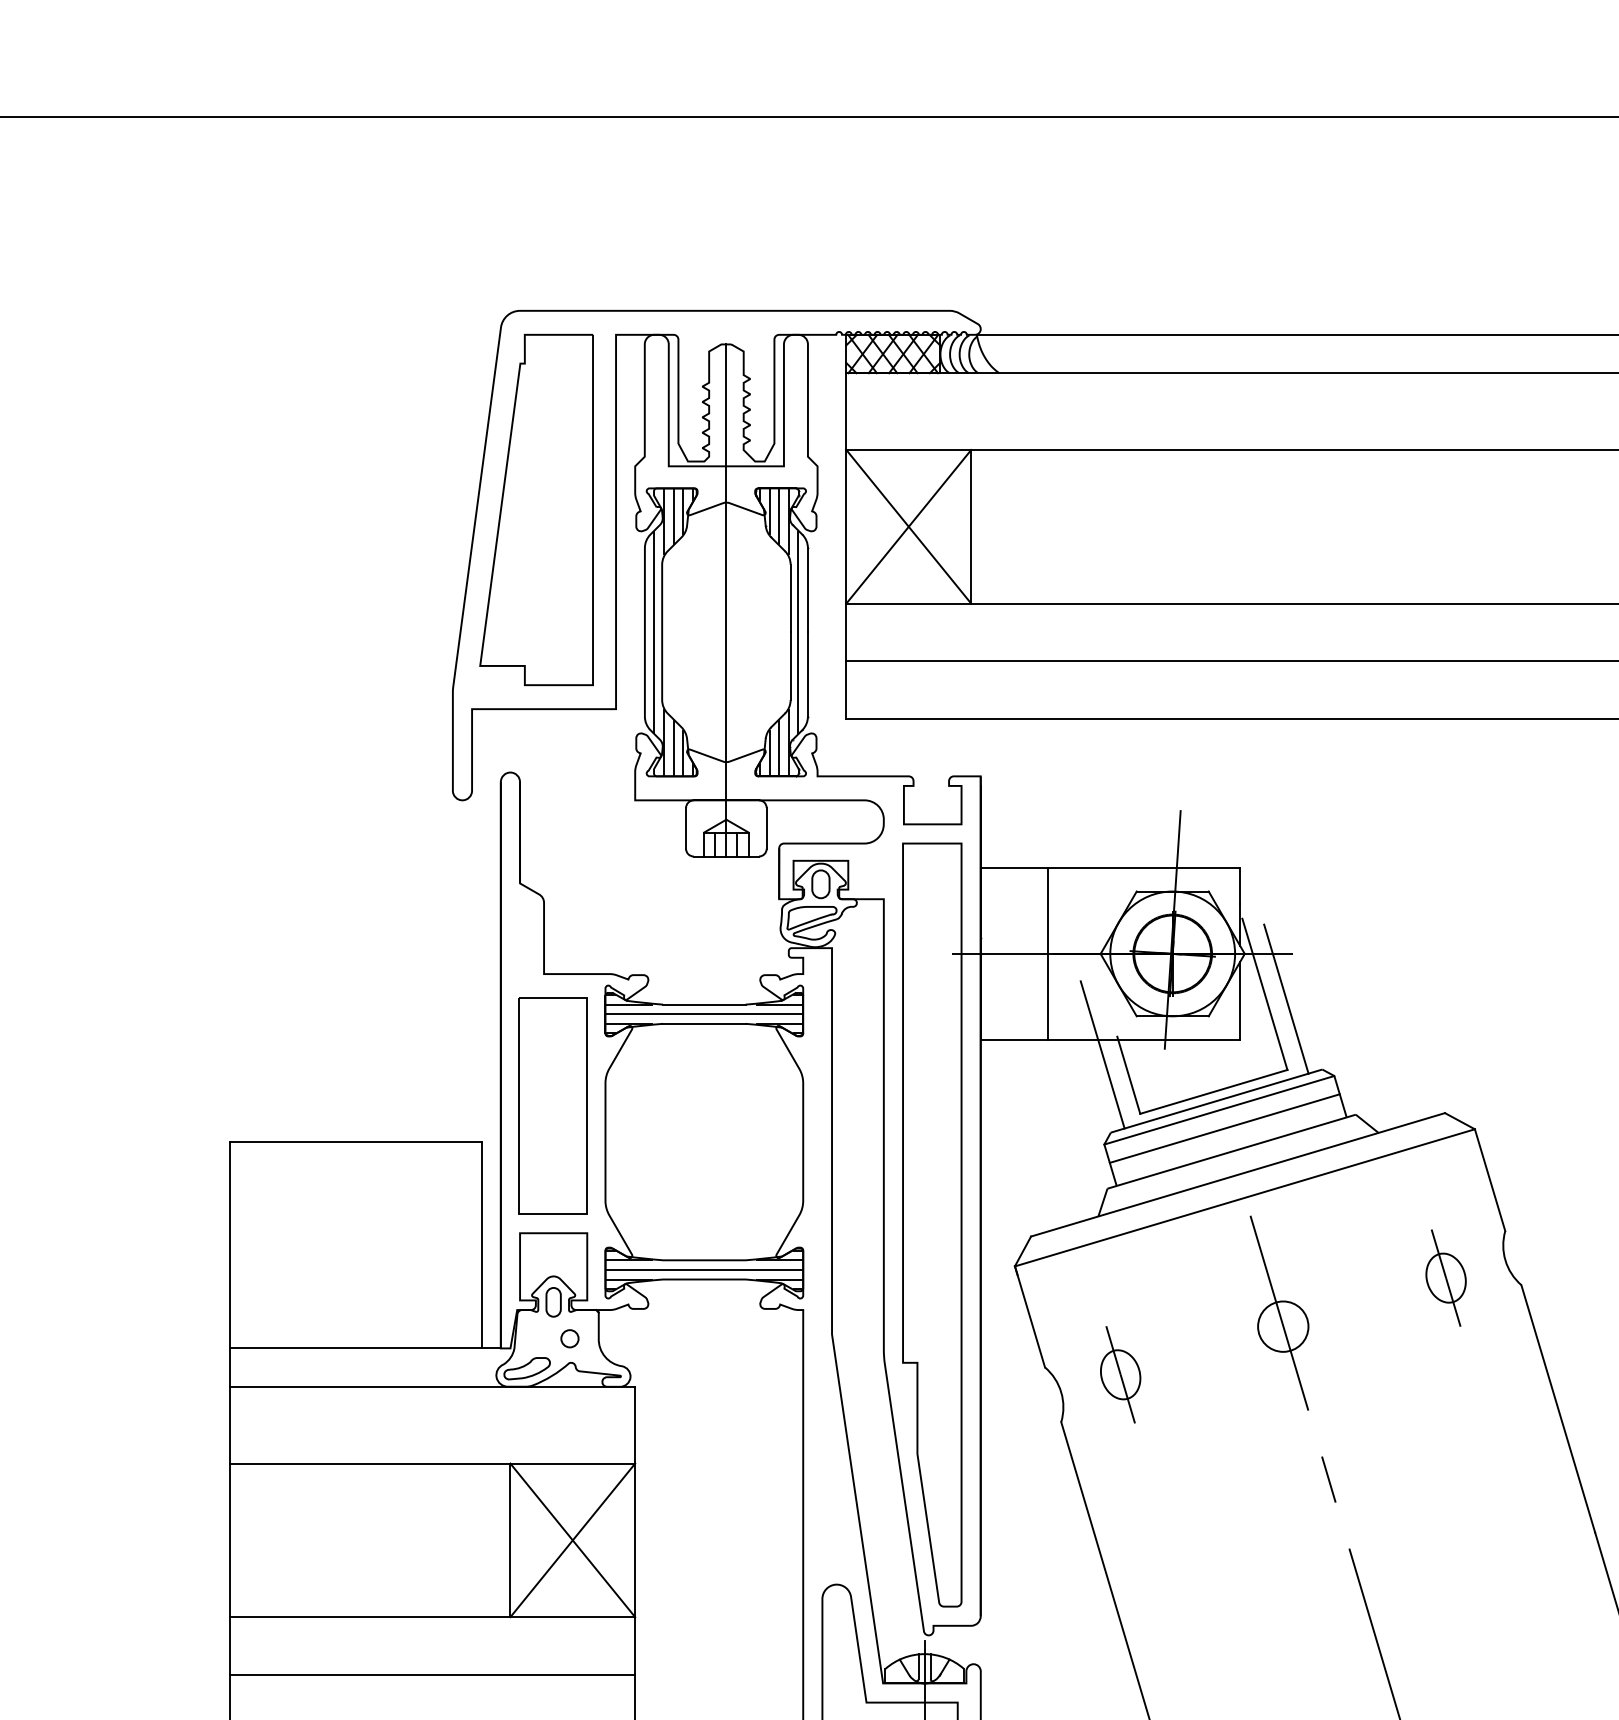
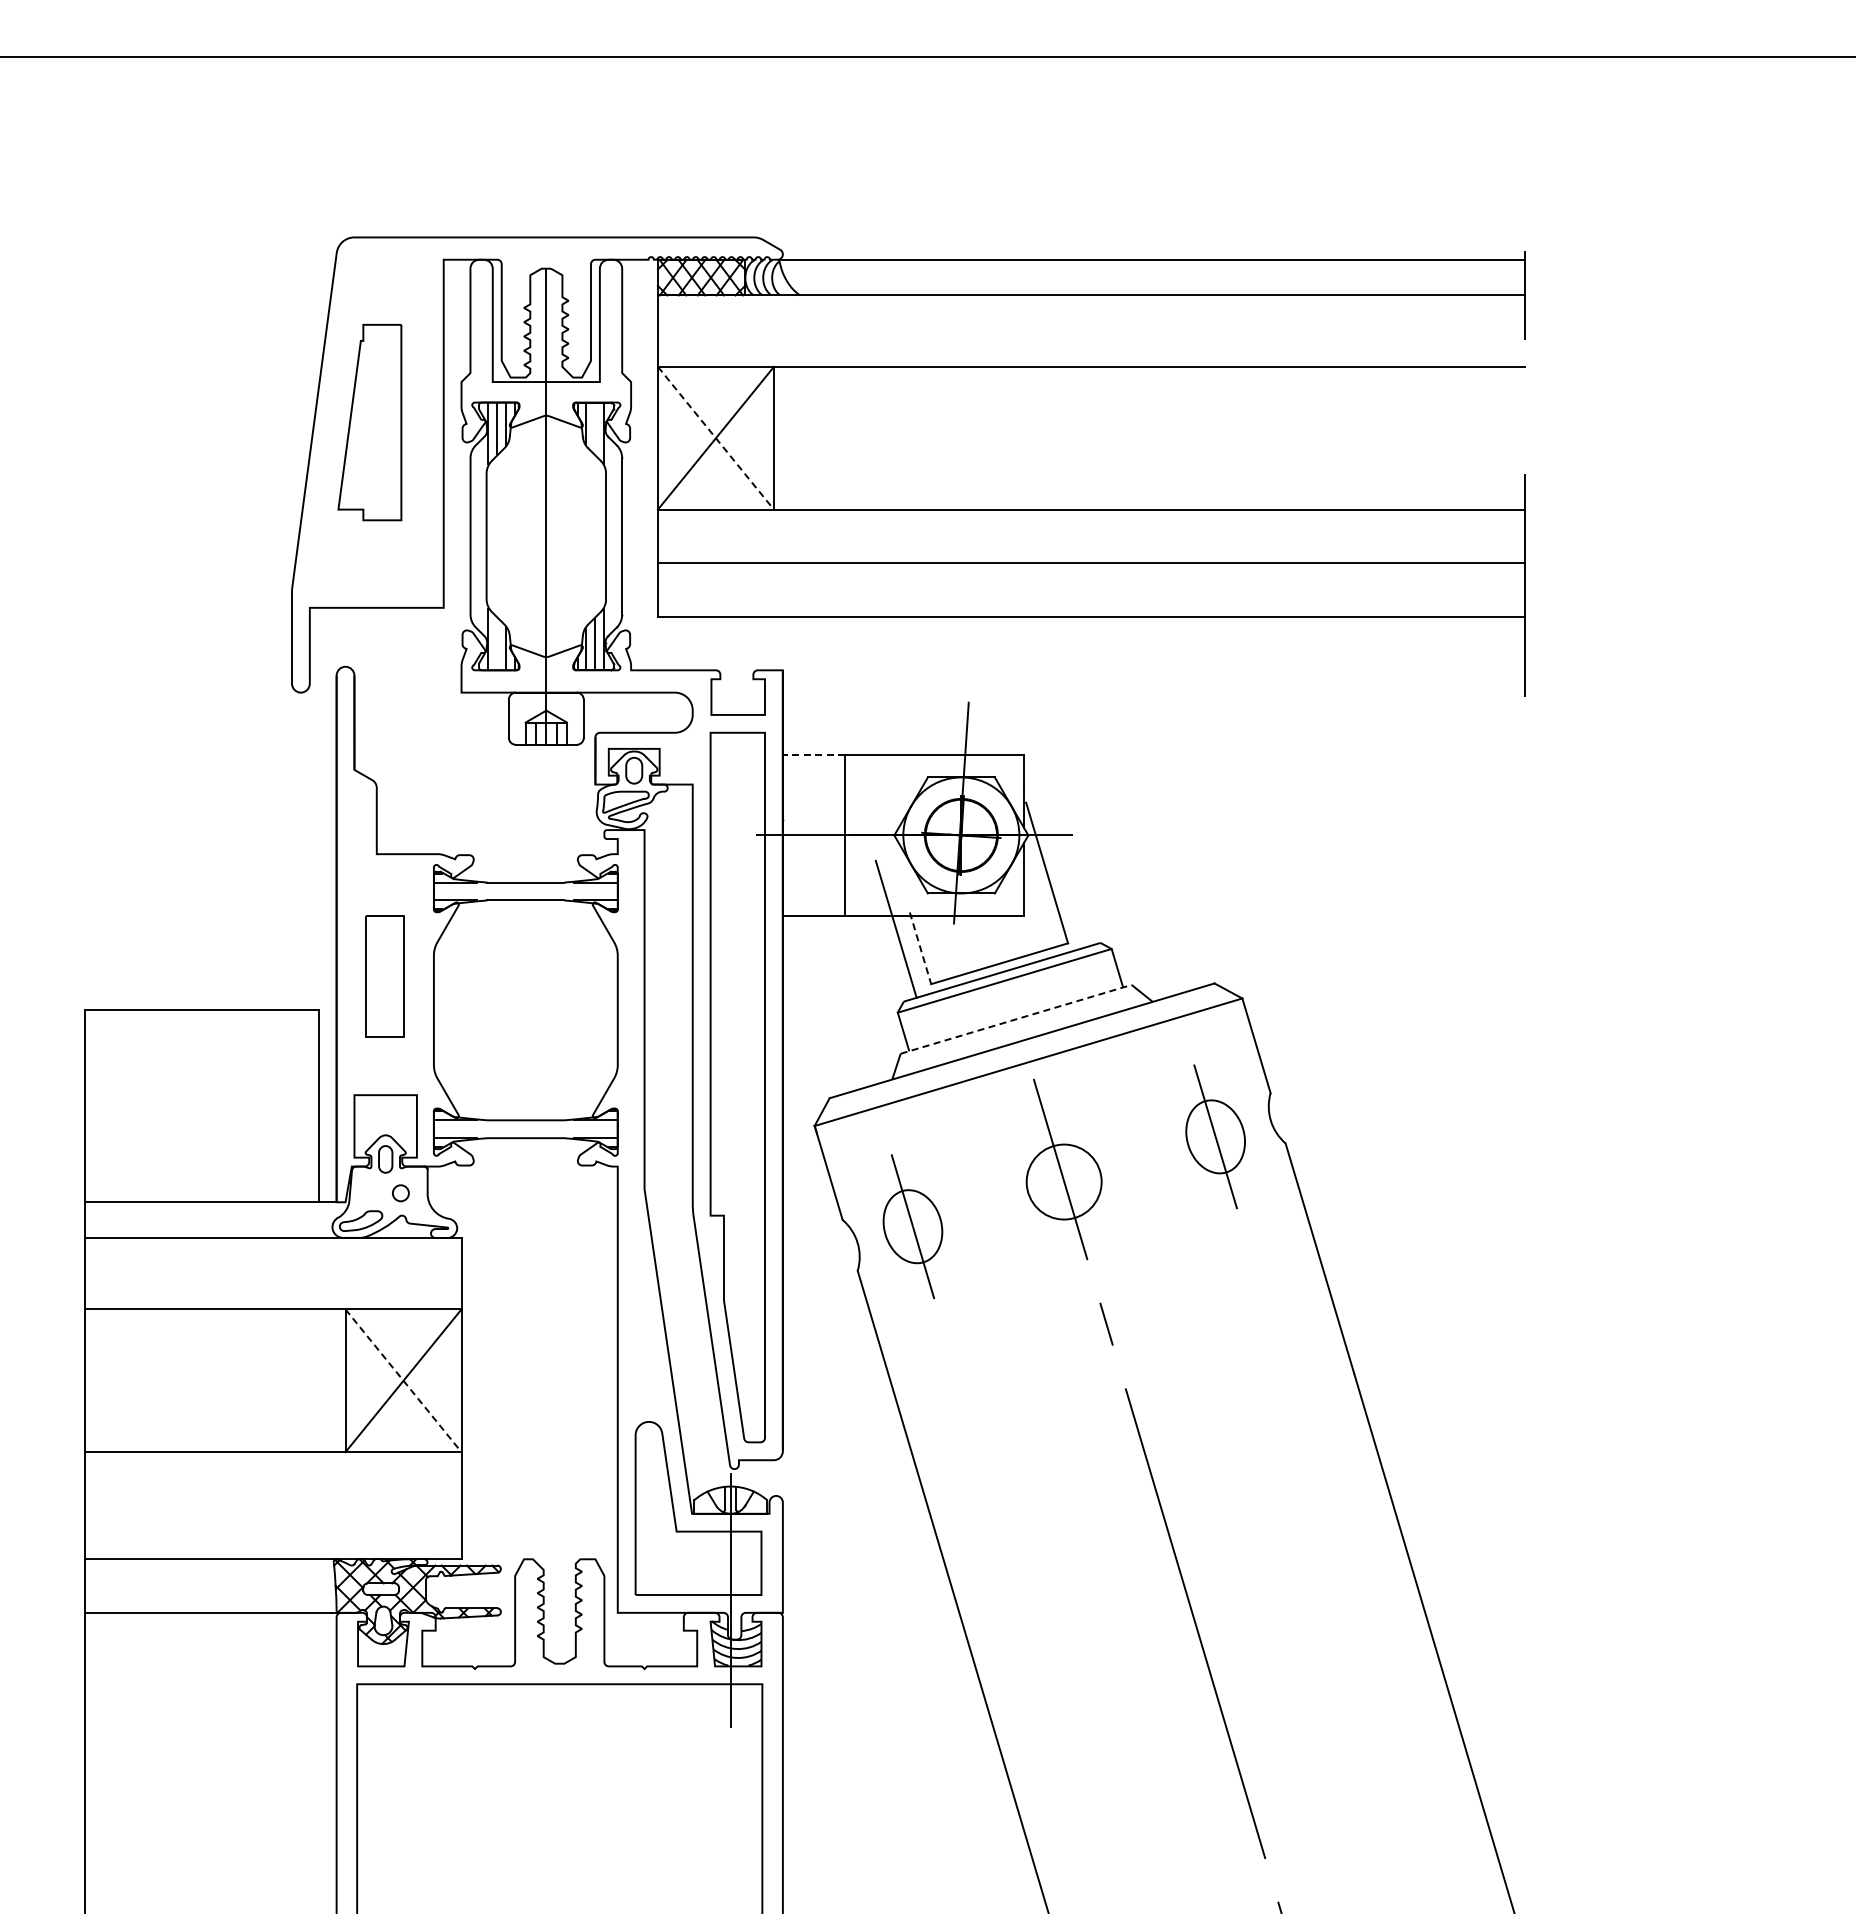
part: (536, 509) -> (369, 422), size x0.6
line: (779, 516) -> (595, 428), removed
line: (909, 527) -> (716, 438), solid -> dashed
line: (654, 631) -> (479, 535), removed
line: (798, 631) -> (613, 535), removed
line: (673, 747) -> (497, 643), removed
line: (1013, 867) -> (813, 755), solid -> dashed
line: (1285, 999) -> (1066, 877), removed
line: (703, 1014) -> (525, 891), removed
line: (1128, 1075) -> (920, 948), solid -> dashed
part: (553, 1105) -> (385, 976), size x0.6
line: (1224, 1128) -> (1009, 997), removed
line: (1232, 1151) -> (1016, 1019), solid -> dashed
line: (703, 1270) -> (525, 1129), removed
part: (1446, 1277) -> (1215, 1136), size x1.6
circle: (1282, 1326) -> (1063, 1181), size x1.6
part: (1120, 1374) -> (912, 1226), size x1.6
line: (572, 1541) -> (403, 1381), solid -> dashed
line: (432, 1674) -> (273, 1505), removed

